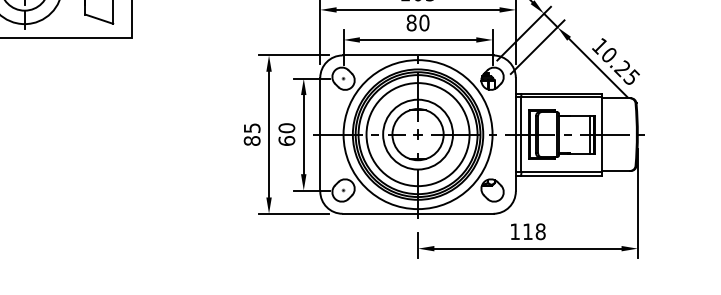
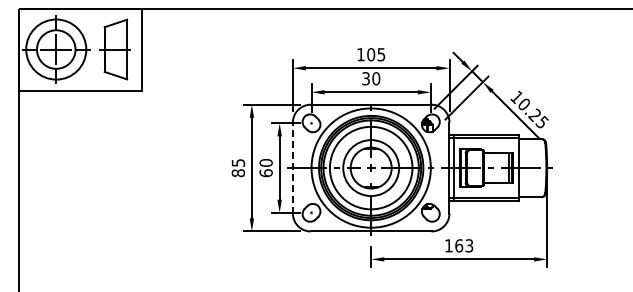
text: (412, 22) -> (366, 78), 80 -> 30
line: (319, 133) -> (292, 167), solid -> dashed
text: (534, 231) -> (464, 245), 118 -> 163

